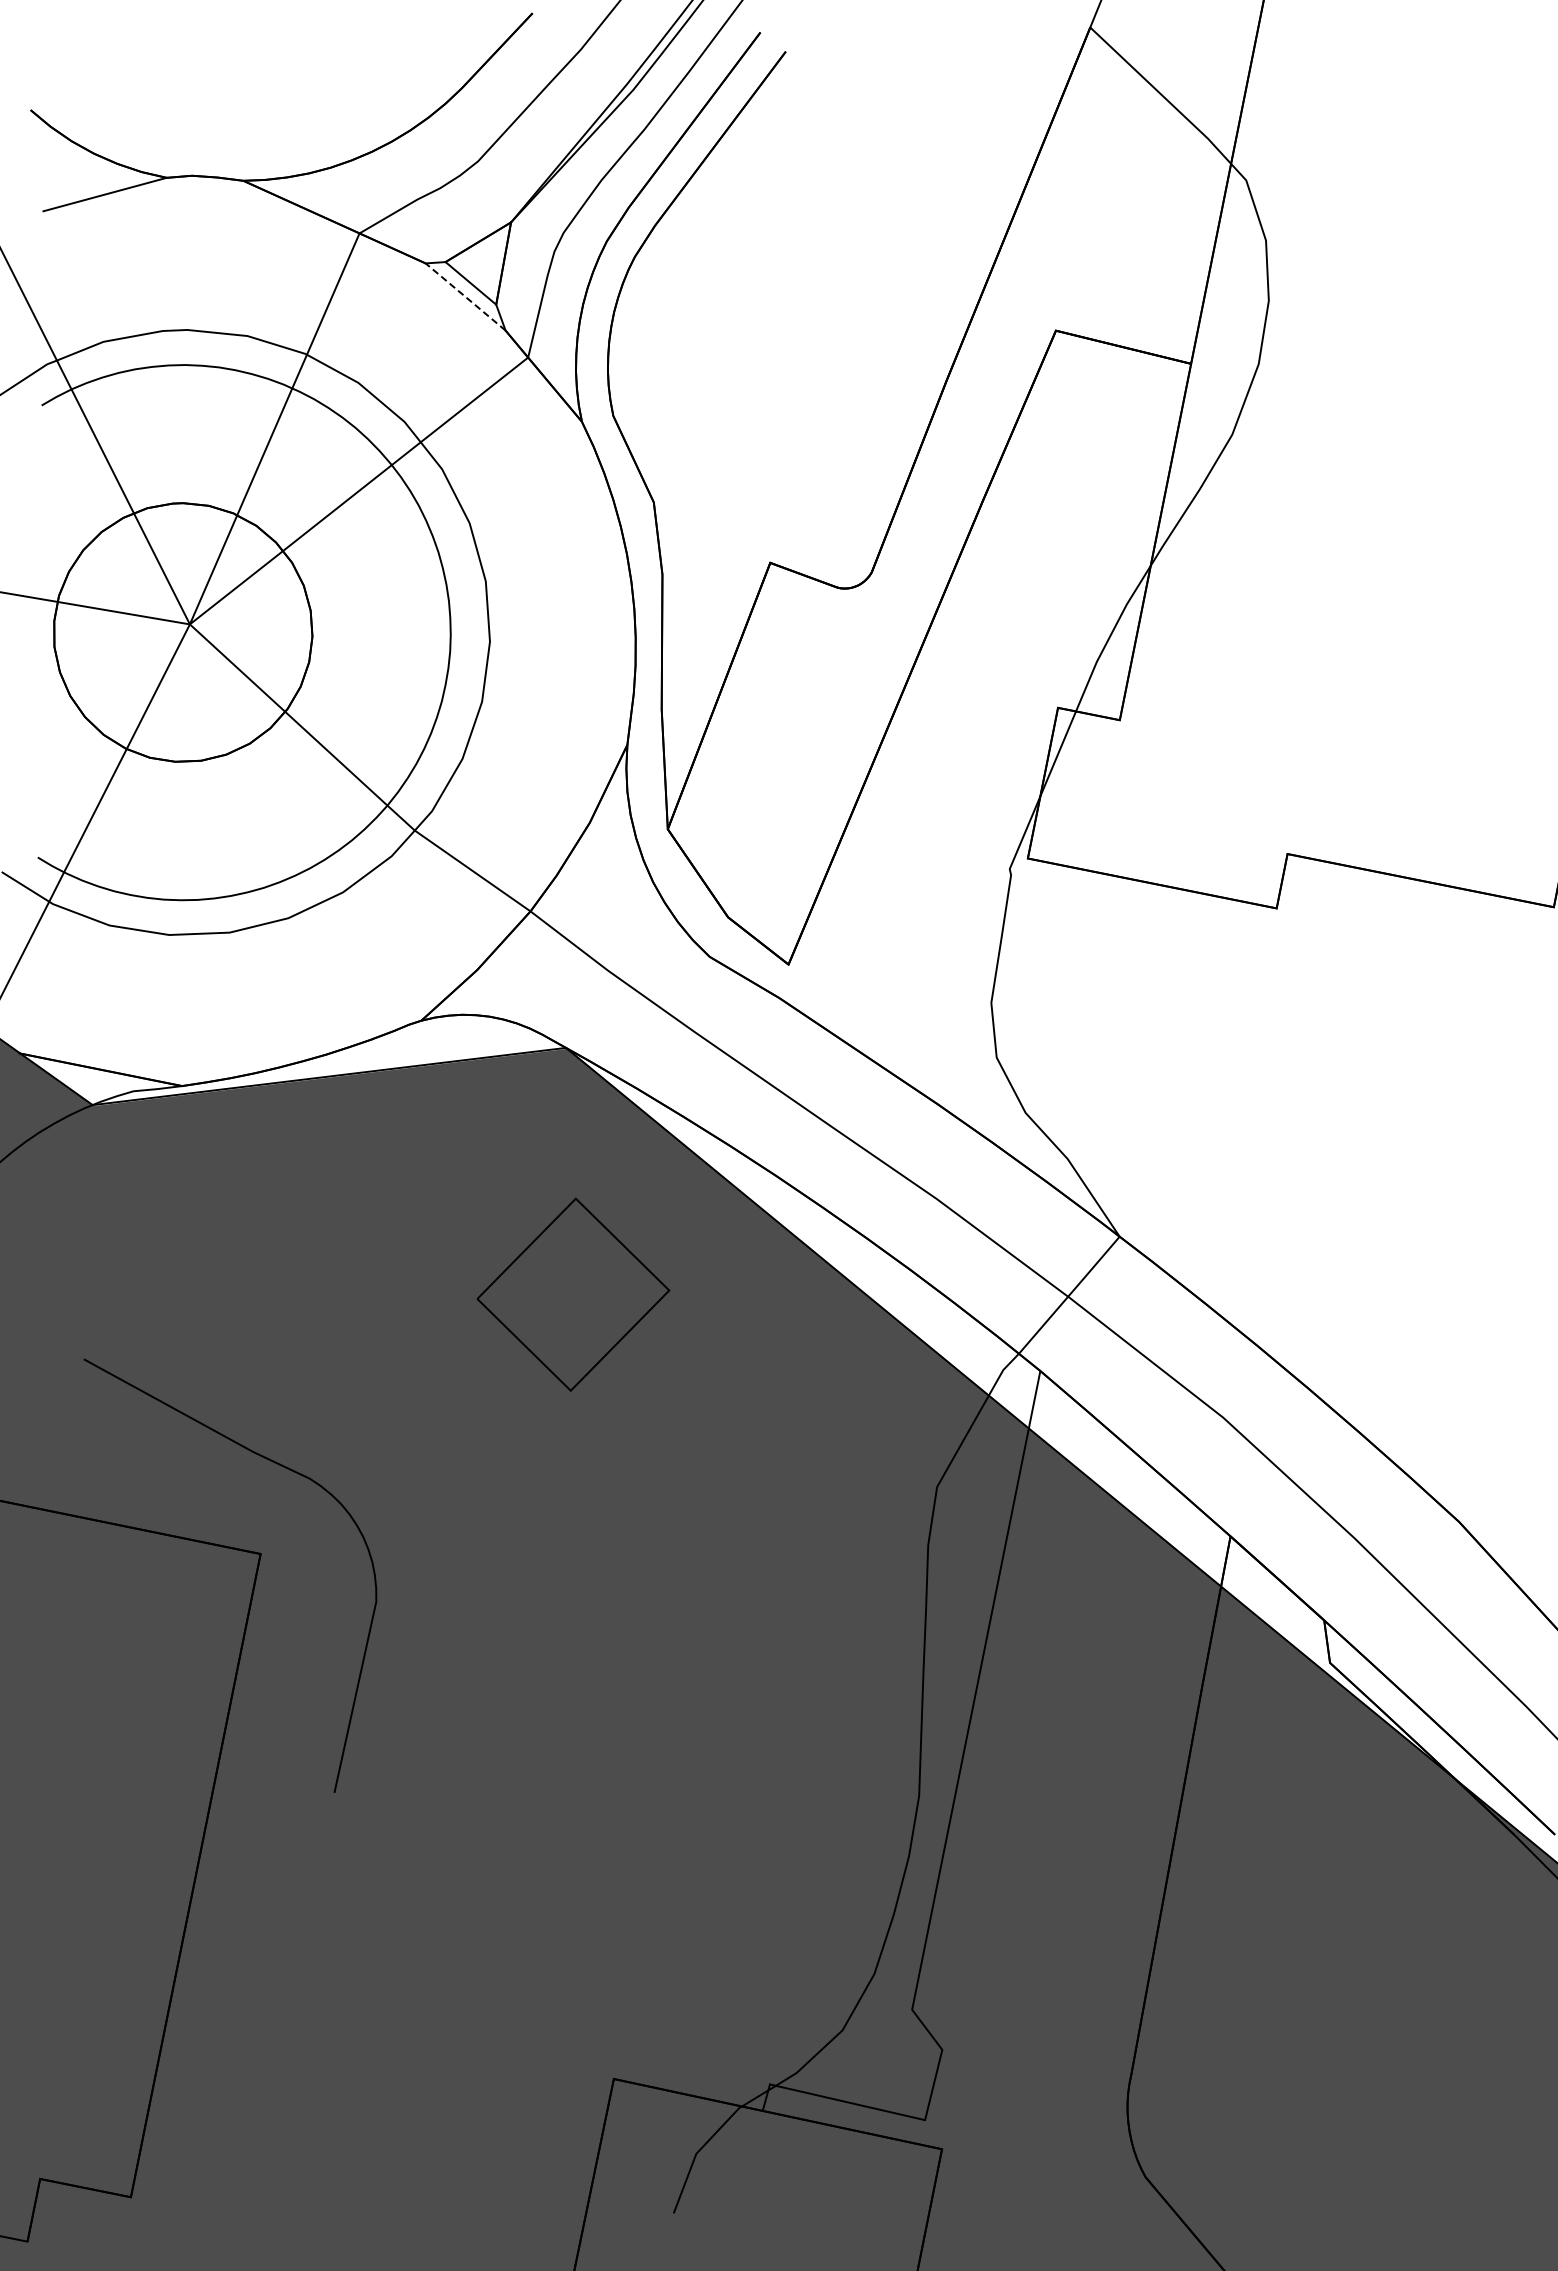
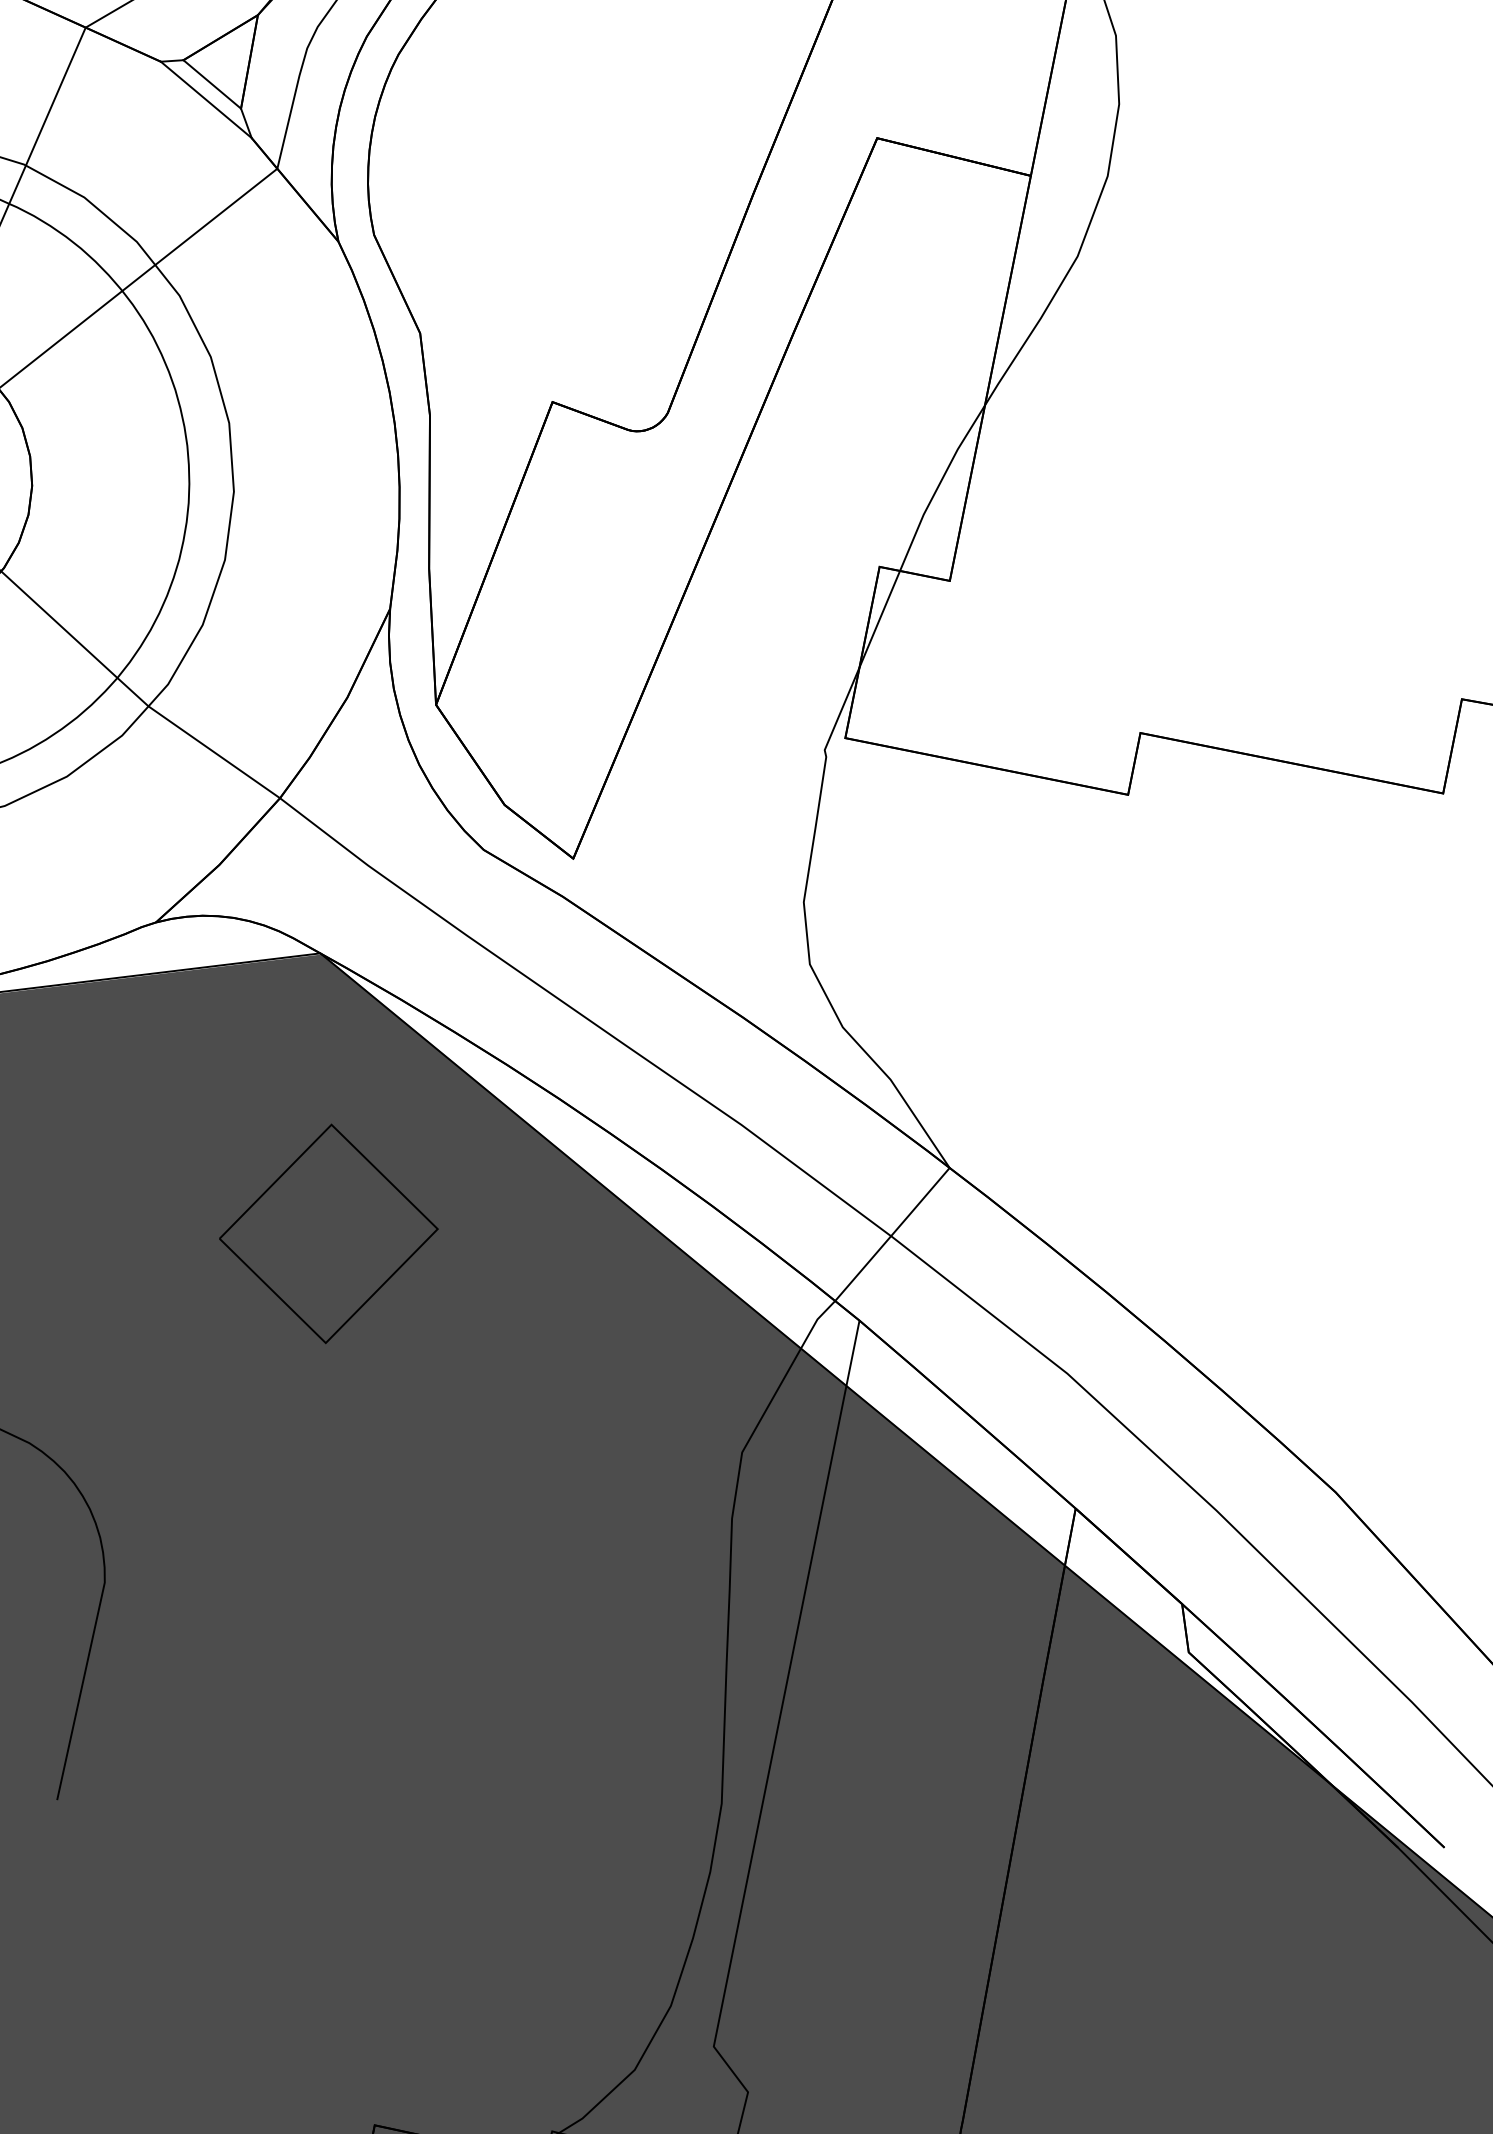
line: (465, 296) -> (206, 99), dashed -> solid

